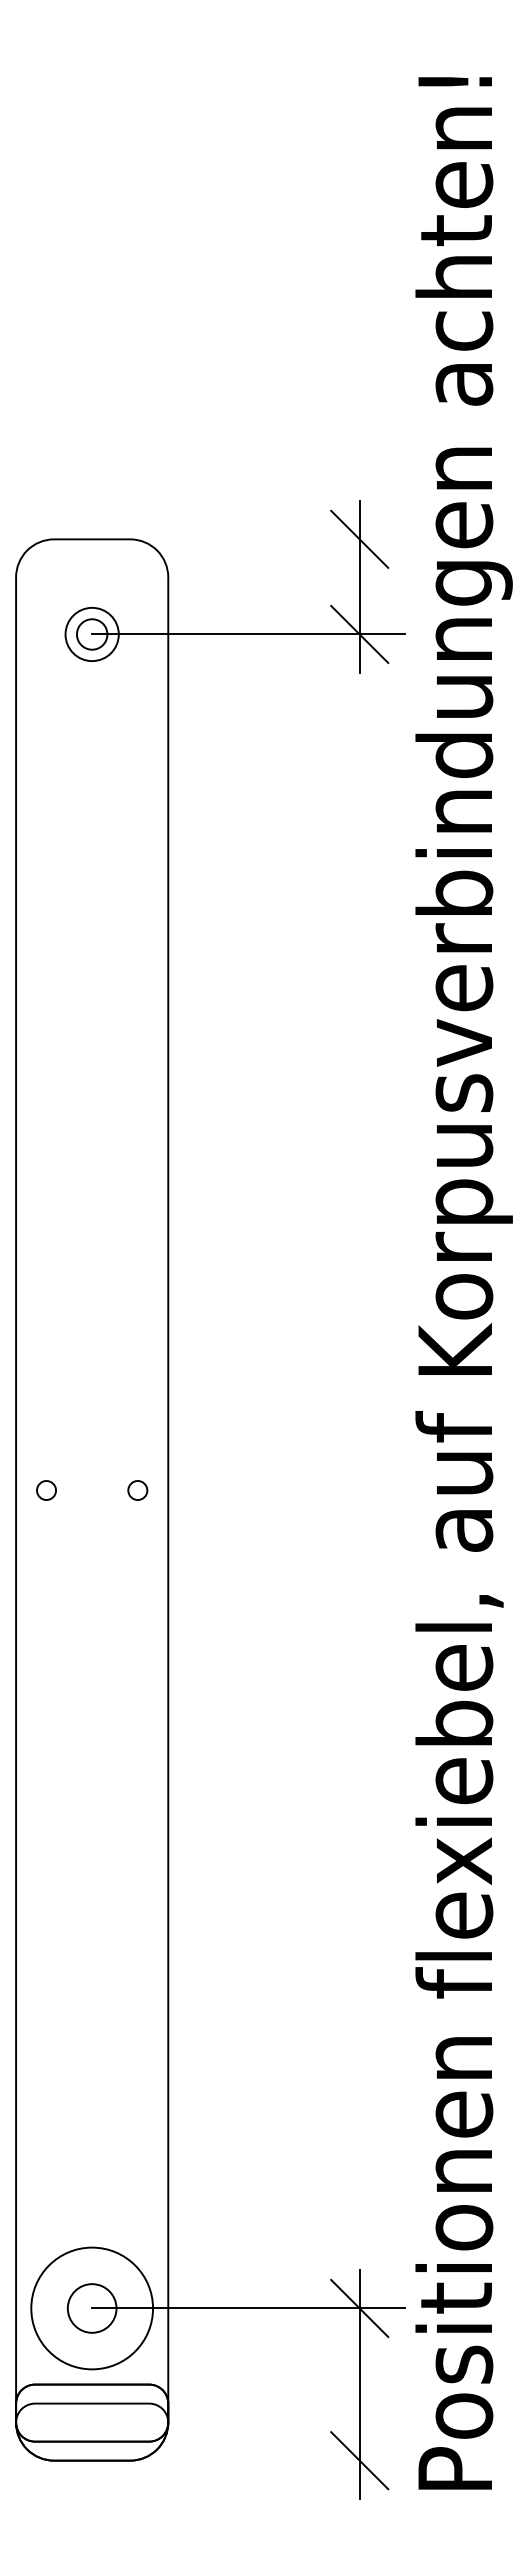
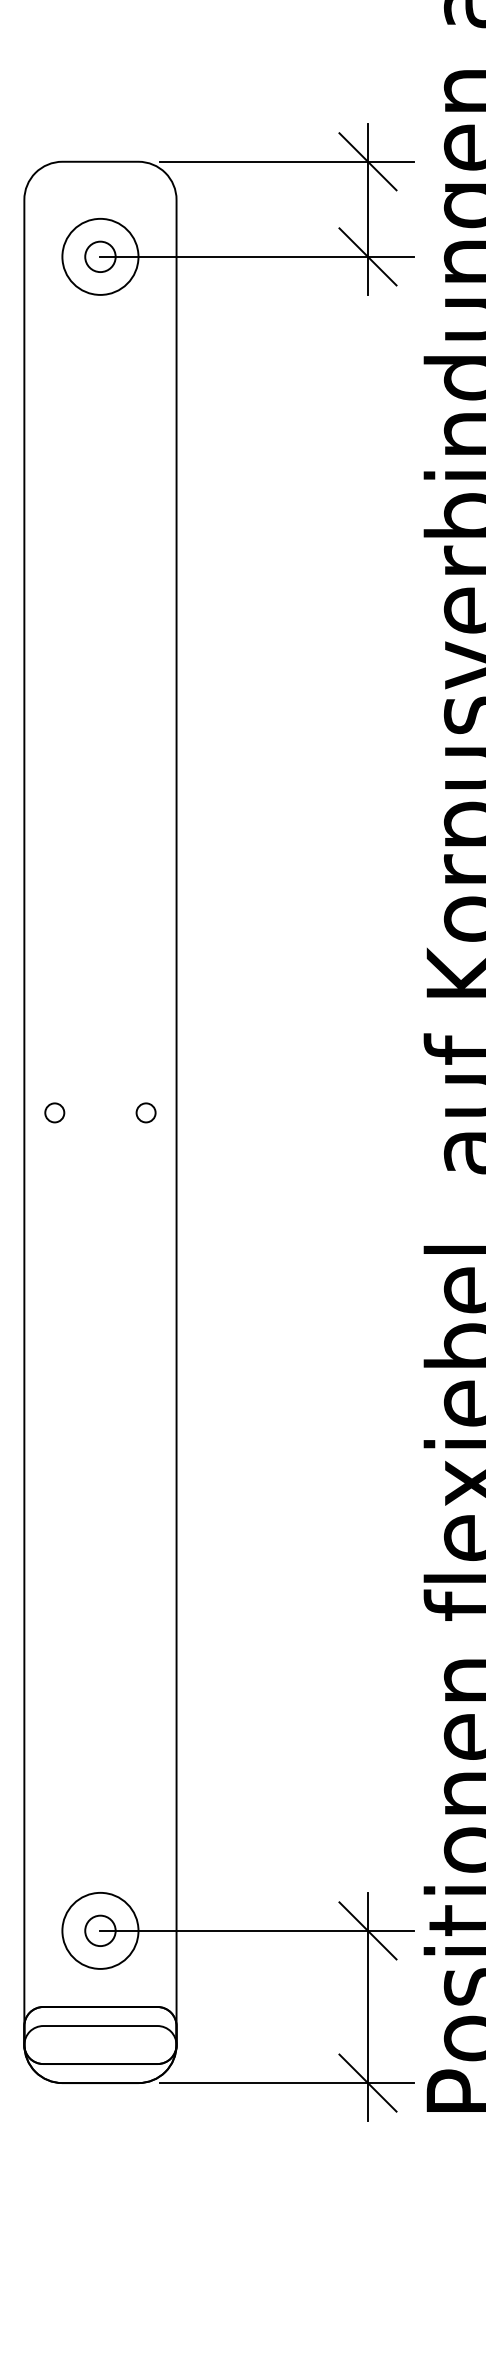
line: (278, 539) -> (286, 161), added
circle: (92, 634) -> (100, 256), size x1.43
circle: (91, 2308) -> (99, 1930), size x0.62
circle: (92, 2308) -> (100, 1930), size x0.62
line: (278, 2460) -> (286, 2082), added

